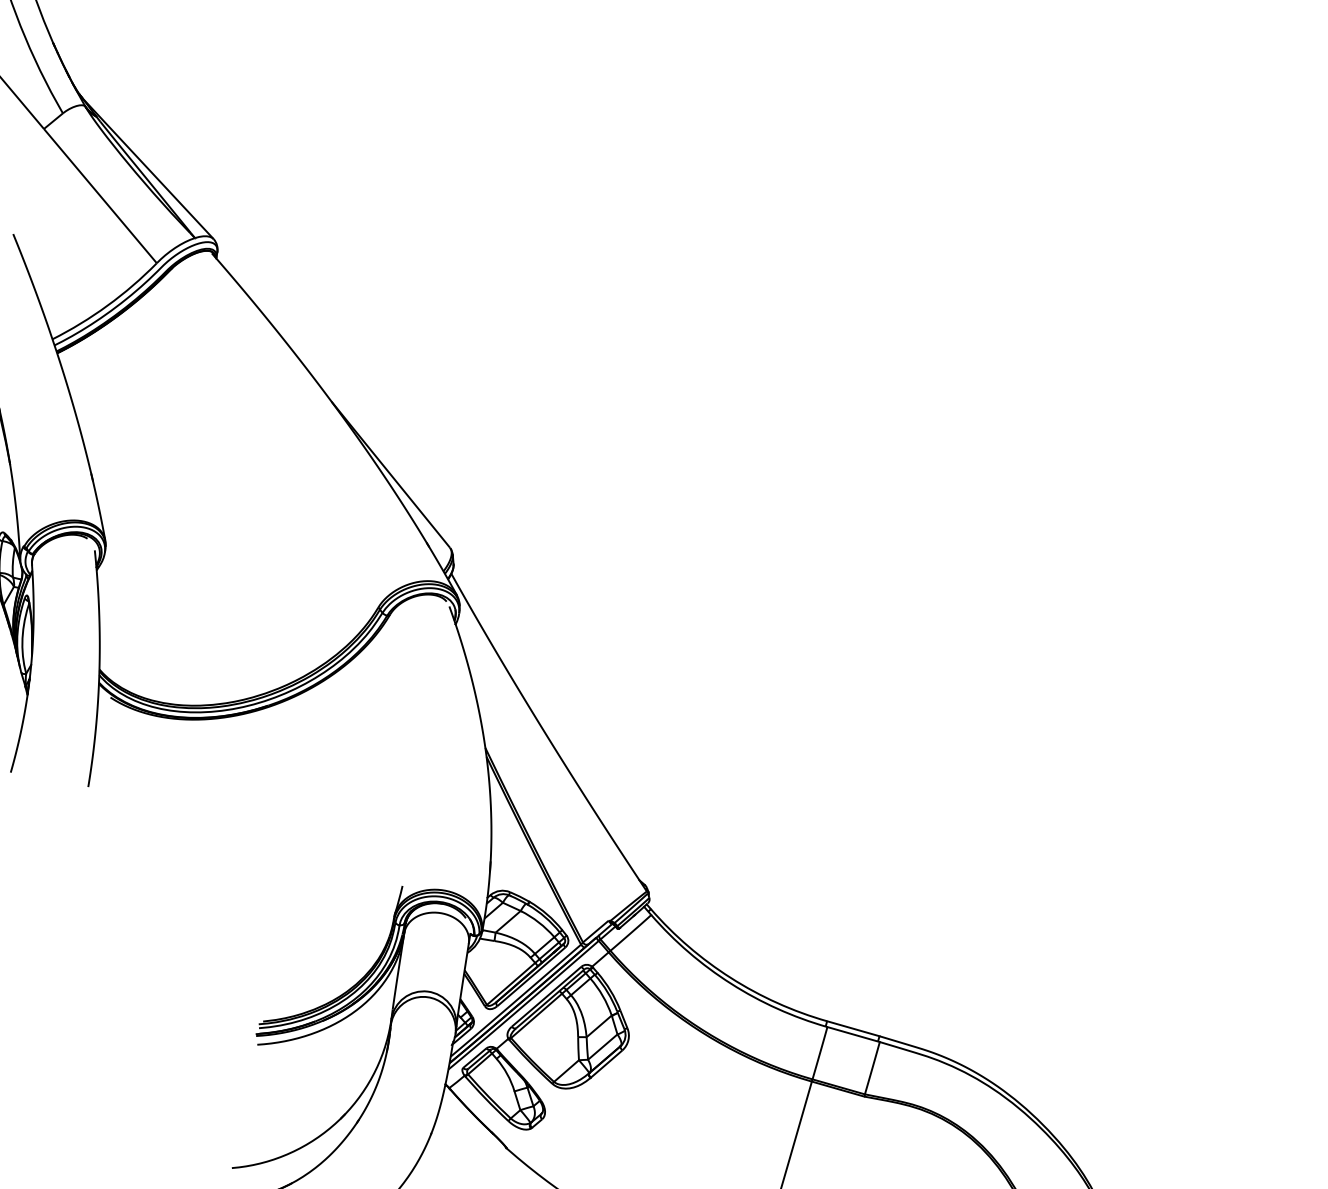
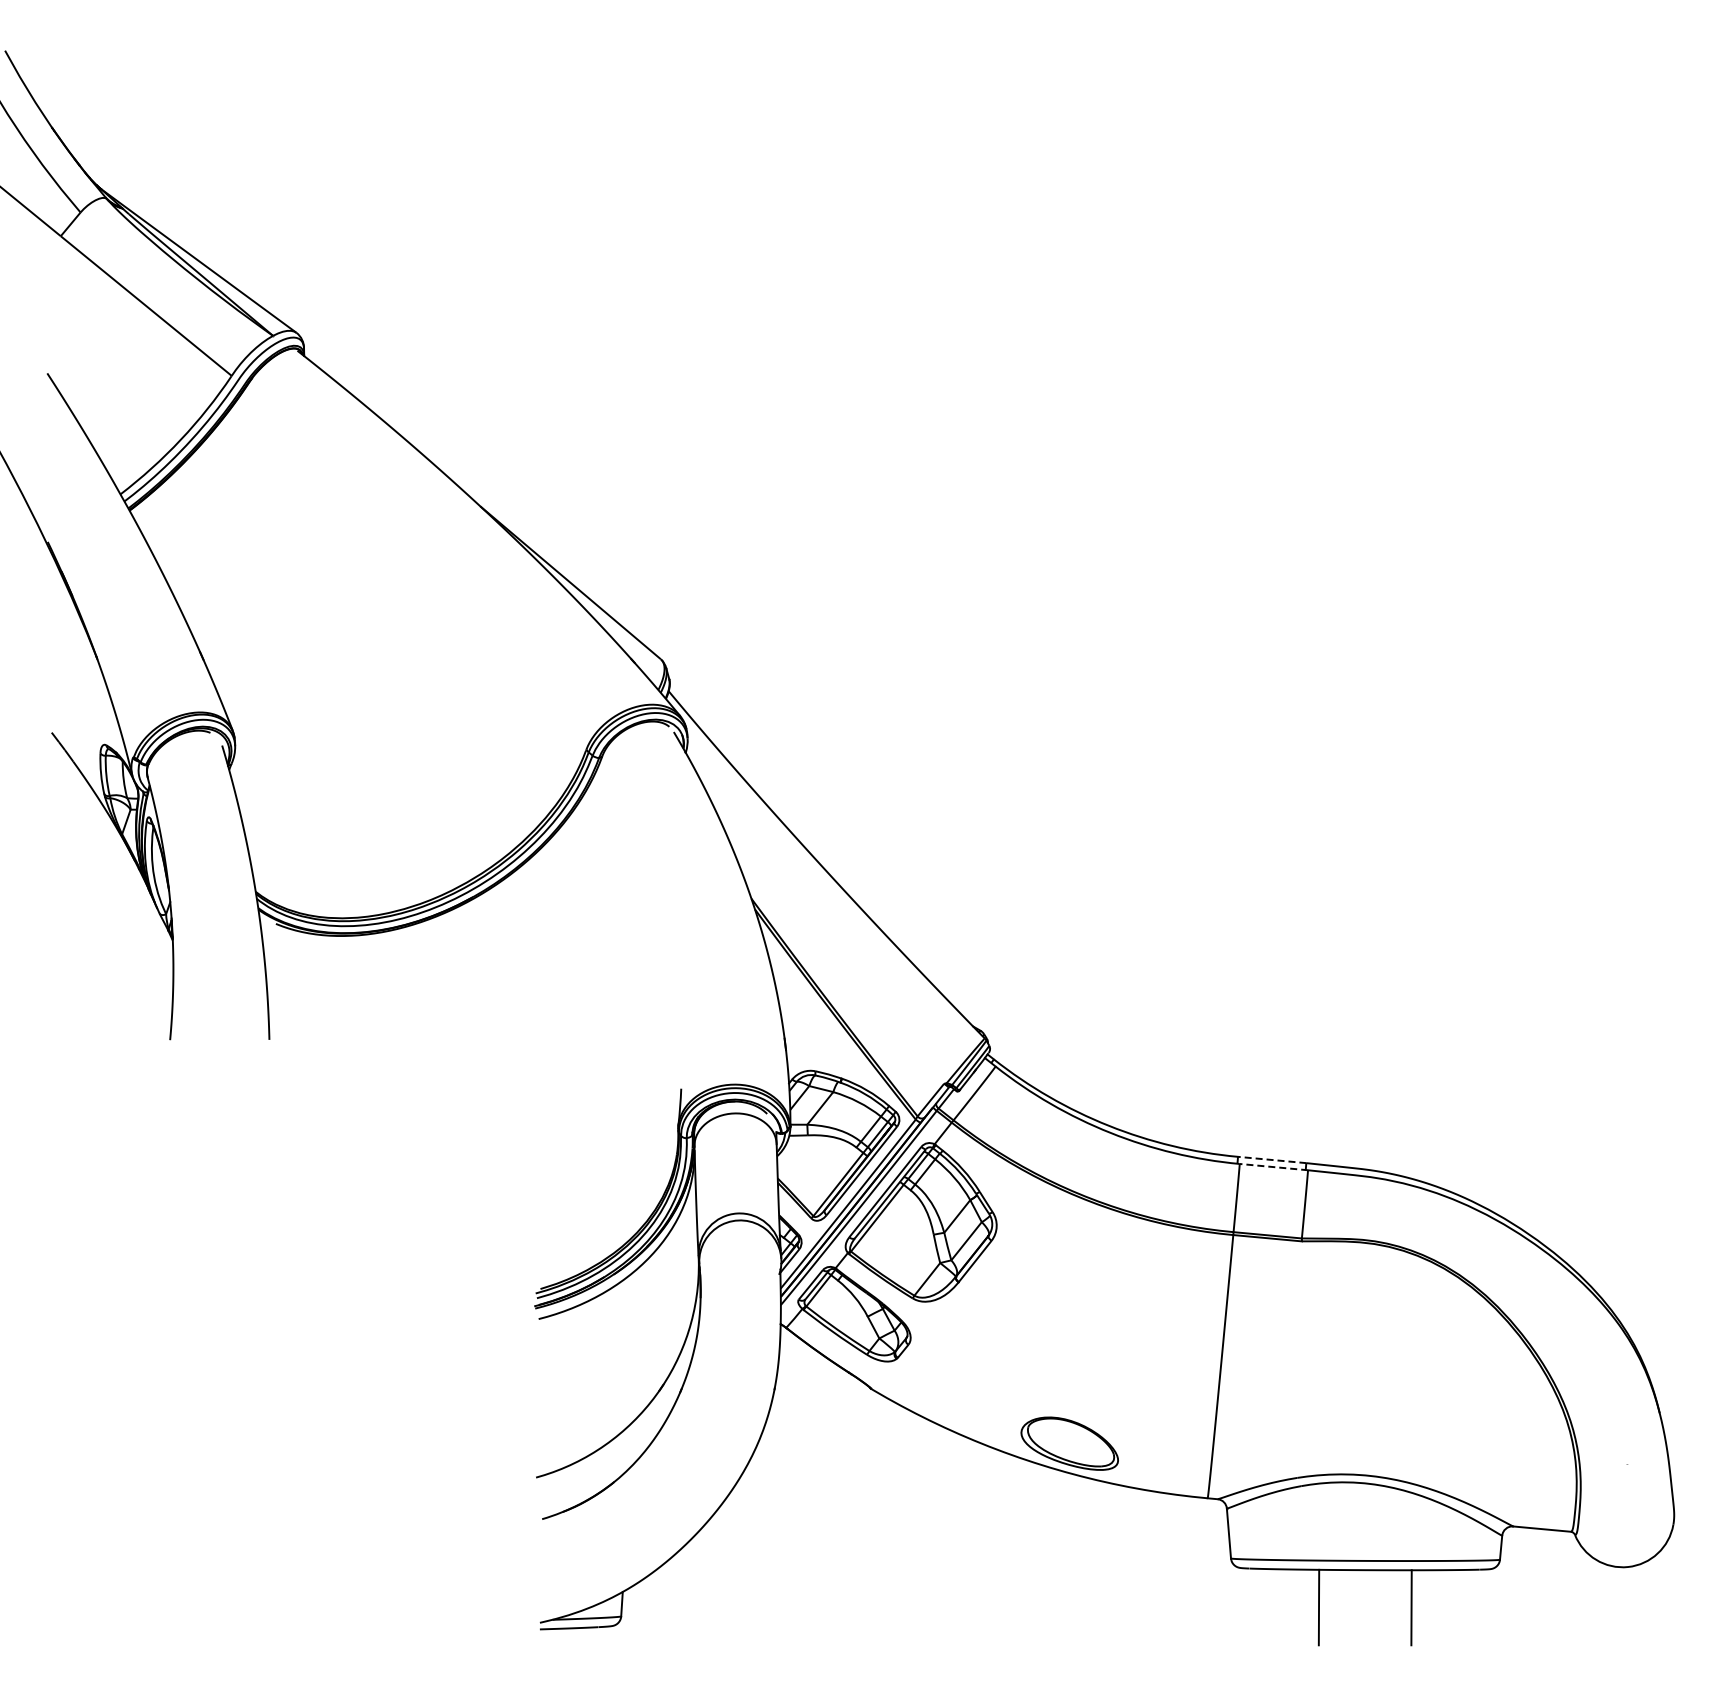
line: (852, 1028) -> (1271, 1159), solid -> dashed
line: (853, 1034) -> (1273, 1167), solid -> dashed

